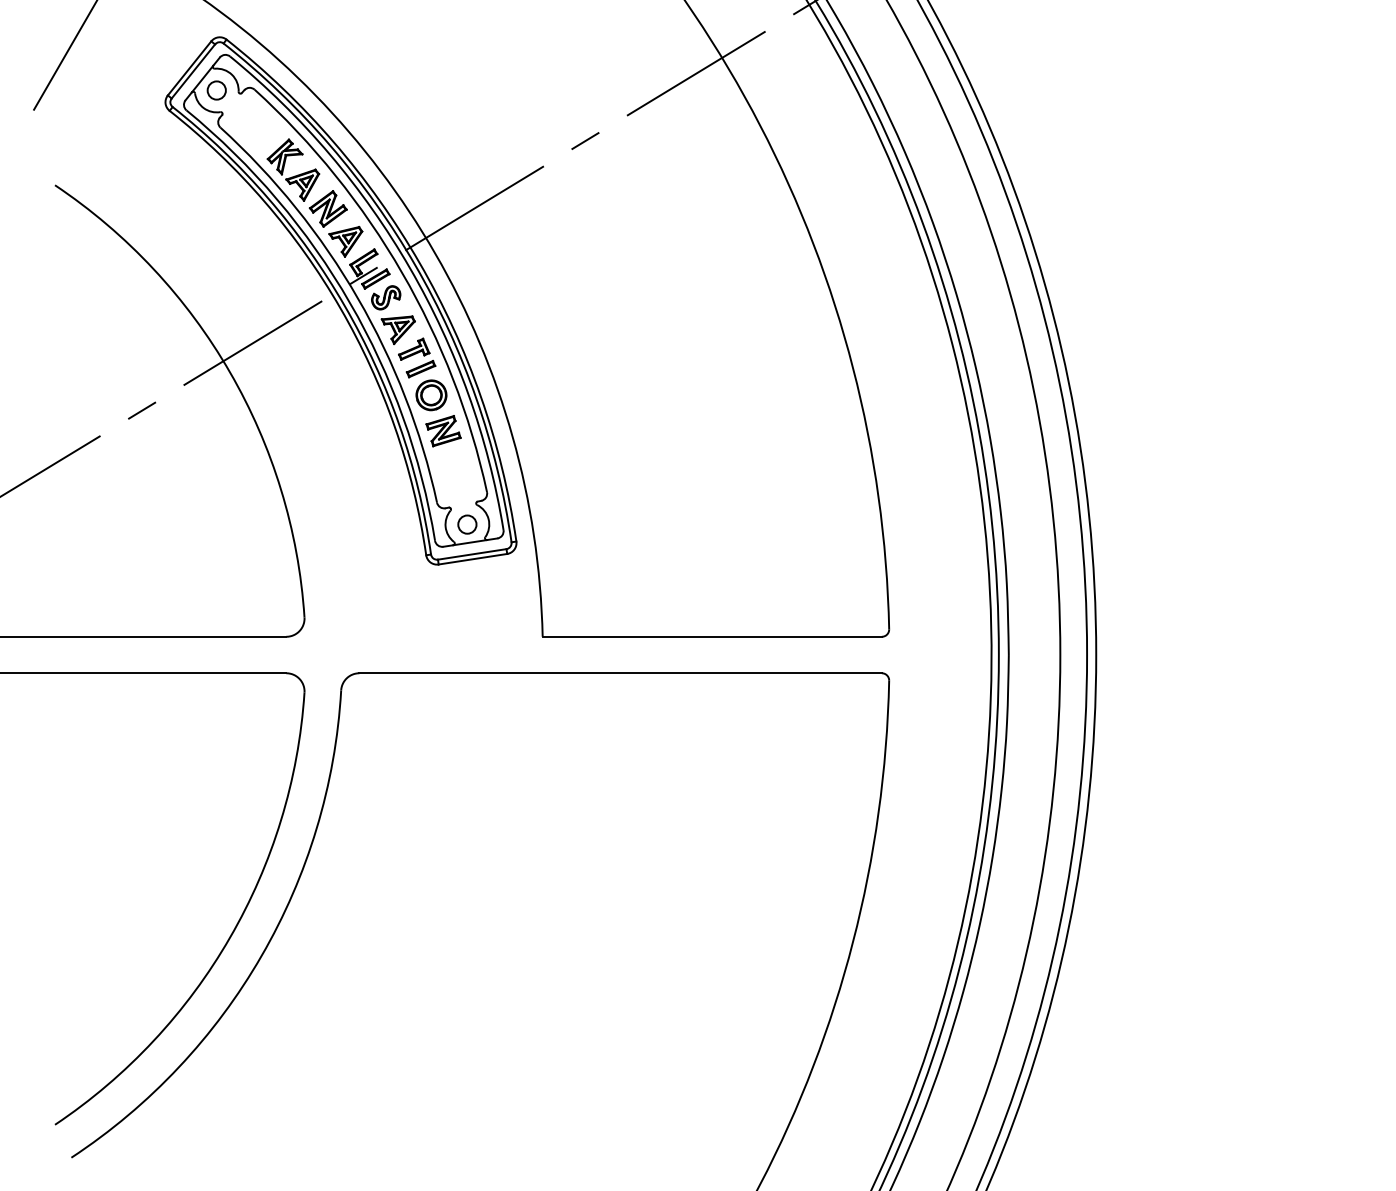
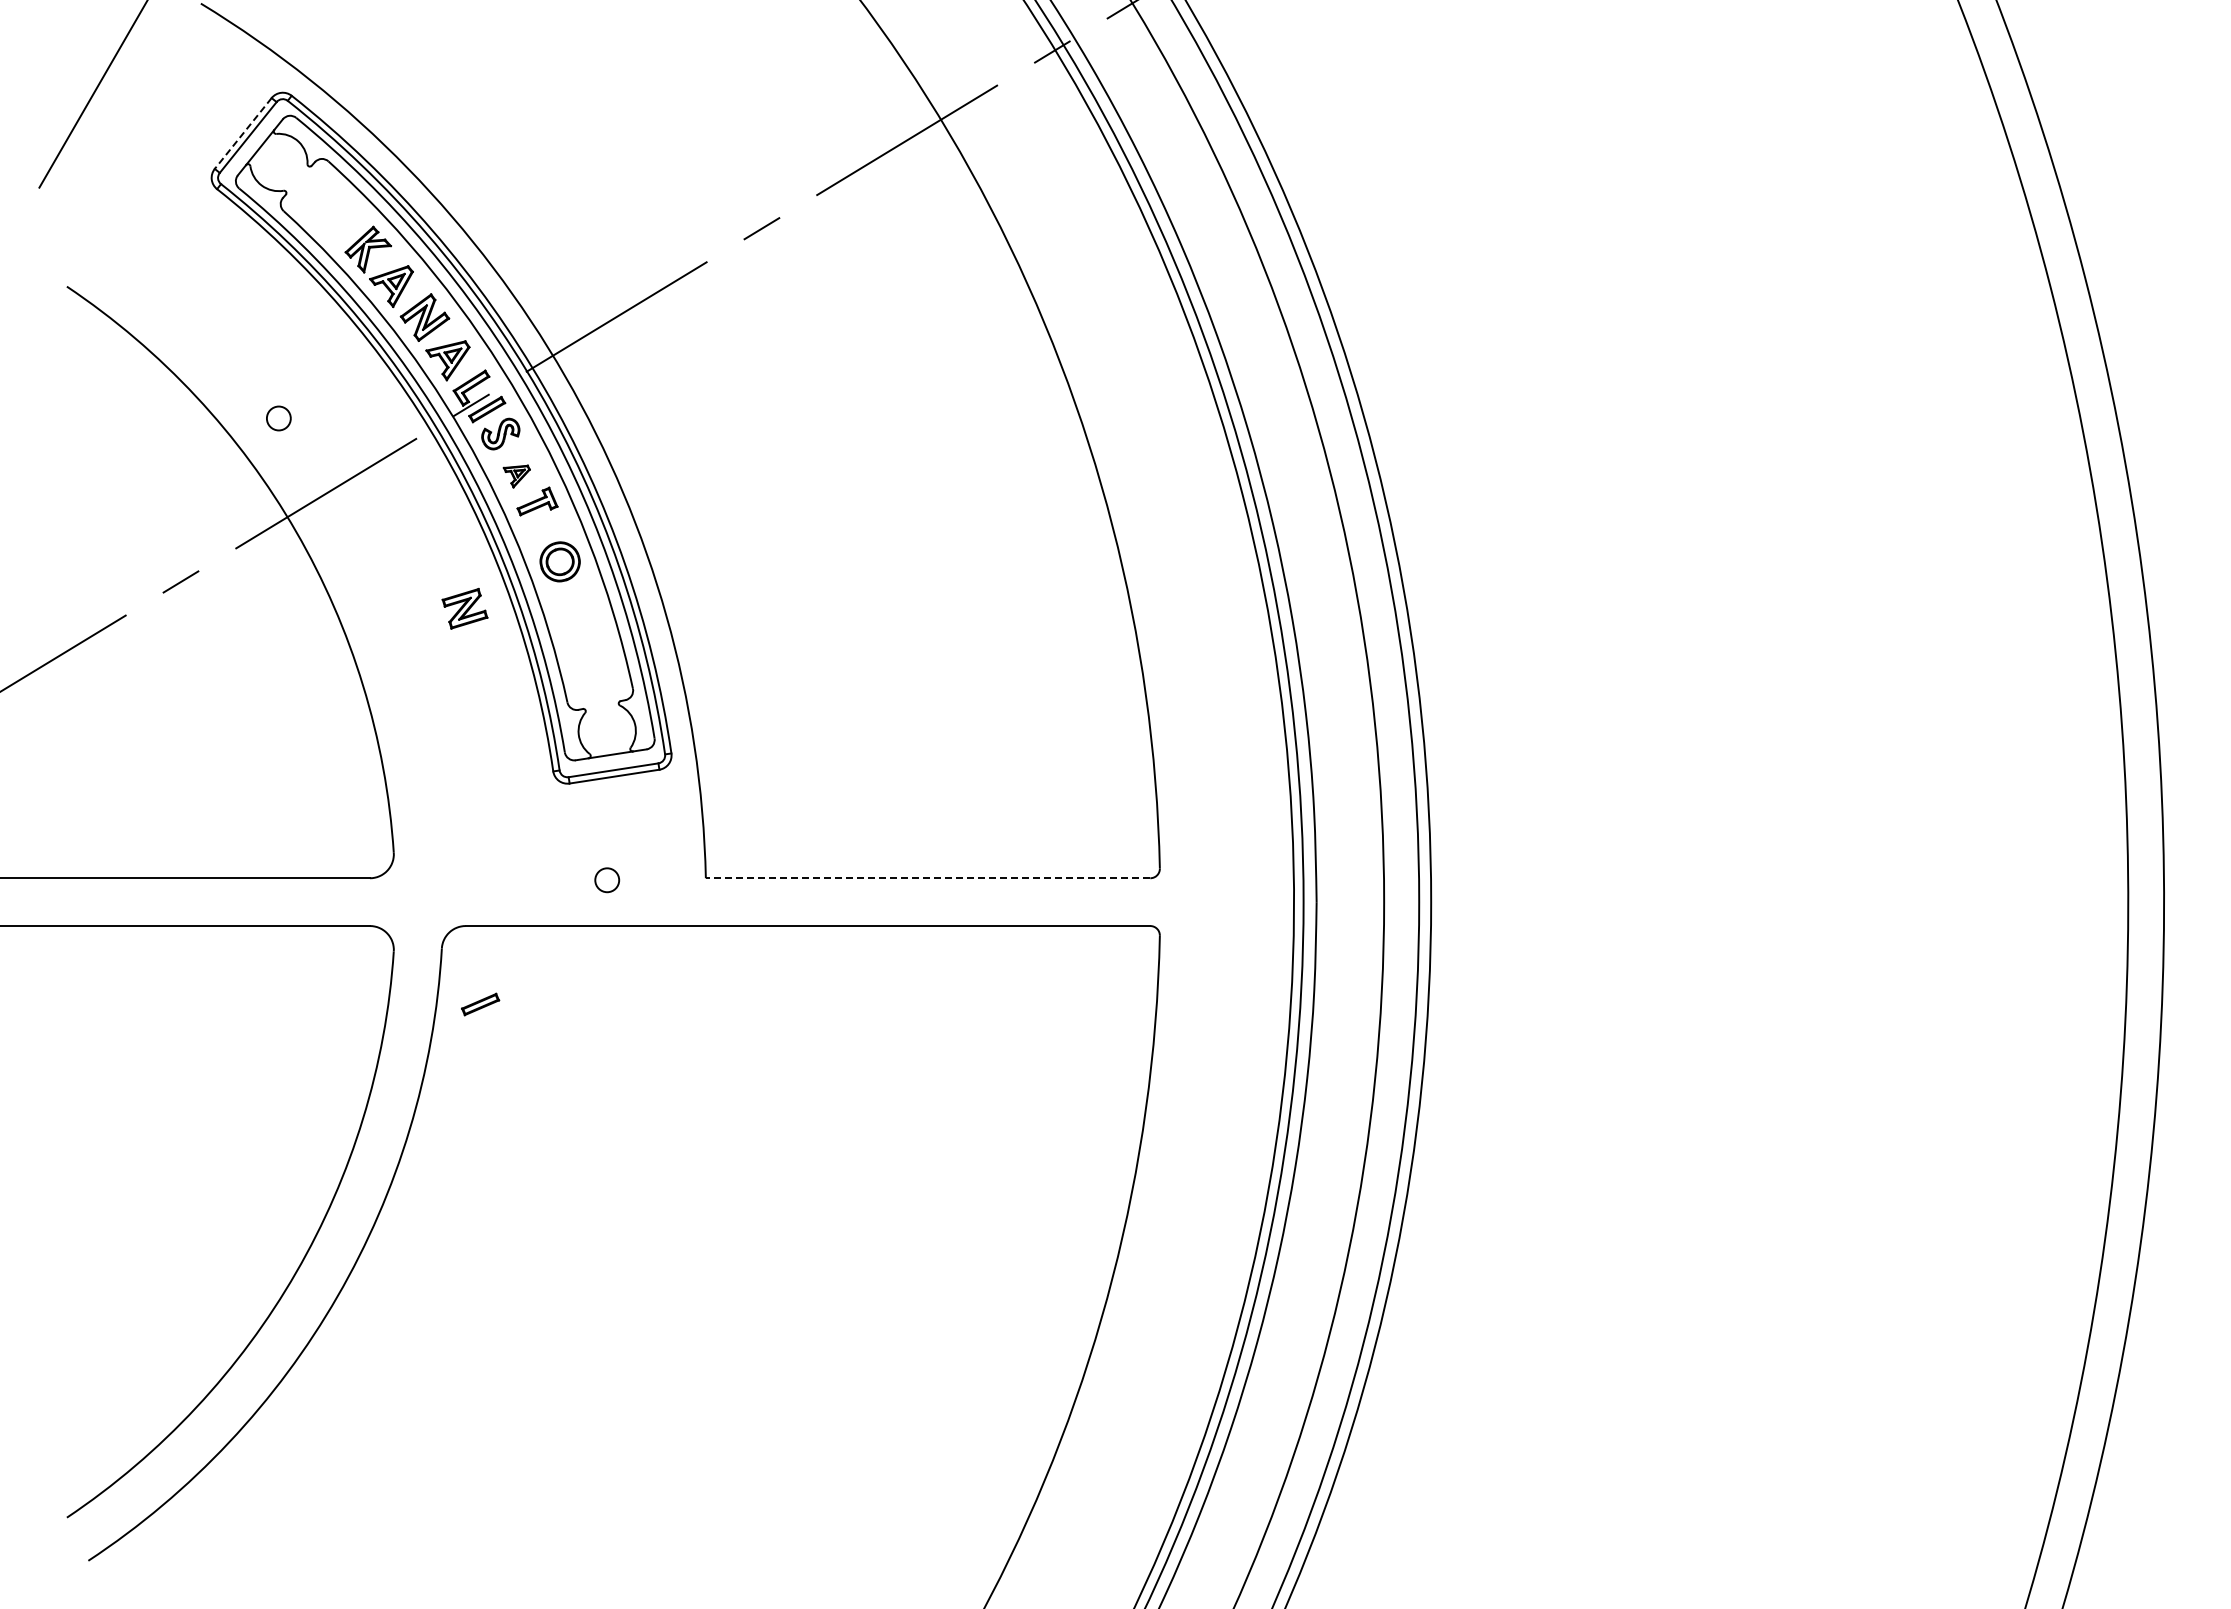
line: (189, 68) -> (242, 133), solid -> dashed
circle: (216, 90) -> (278, 418), moved
part: (398, 330) -> (516, 476), size x0.6
part: (421, 369) -> (480, 1004), moved
part: (443, 430) -> (464, 608), moved
circle: (467, 524) -> (607, 880), moved
line: (711, 636) -> (927, 878), solid -> dashed

